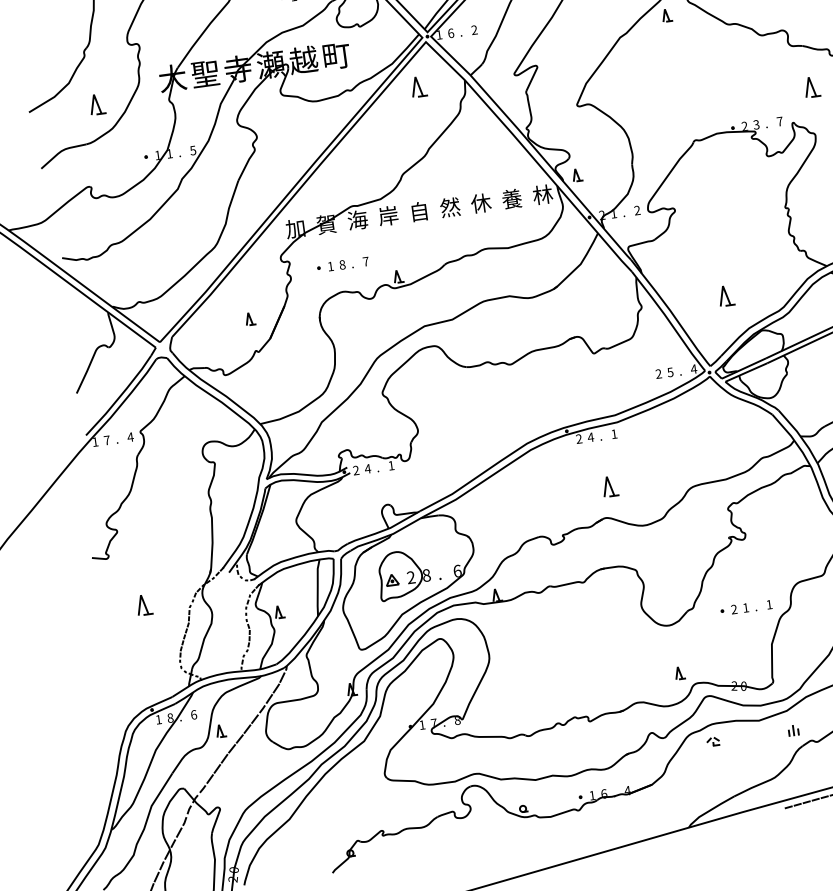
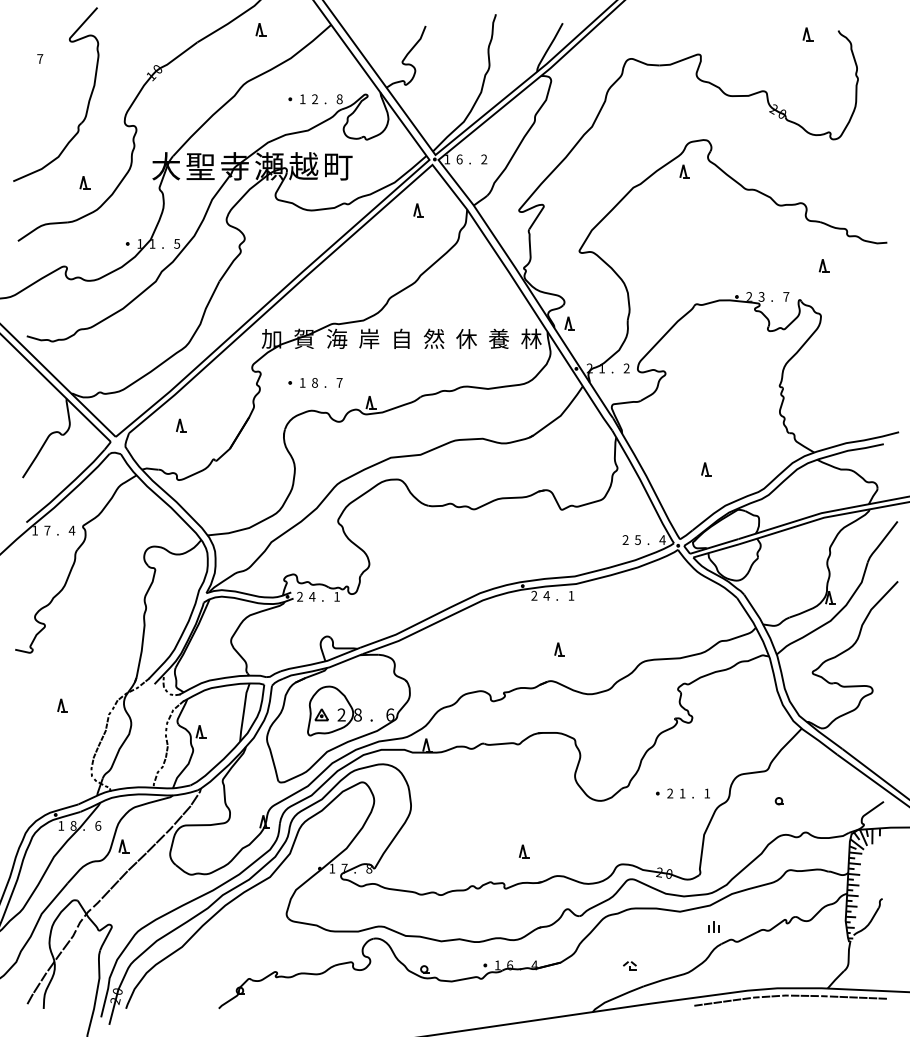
part: (811, 86) -> (823, 265), size x0.62
part: (418, 87) -> (418, 210), size x0.62
part: (96, 104) -> (84, 182), size x0.62
part: (726, 296) -> (706, 469), size x0.62
part: (250, 318) -> (181, 425), moved
part: (610, 486) -> (559, 649), size x0.62
part: (144, 604) -> (62, 705), size x0.62
part: (679, 673) -> (523, 851), moved
part: (712, 741) -> (629, 965), moved

